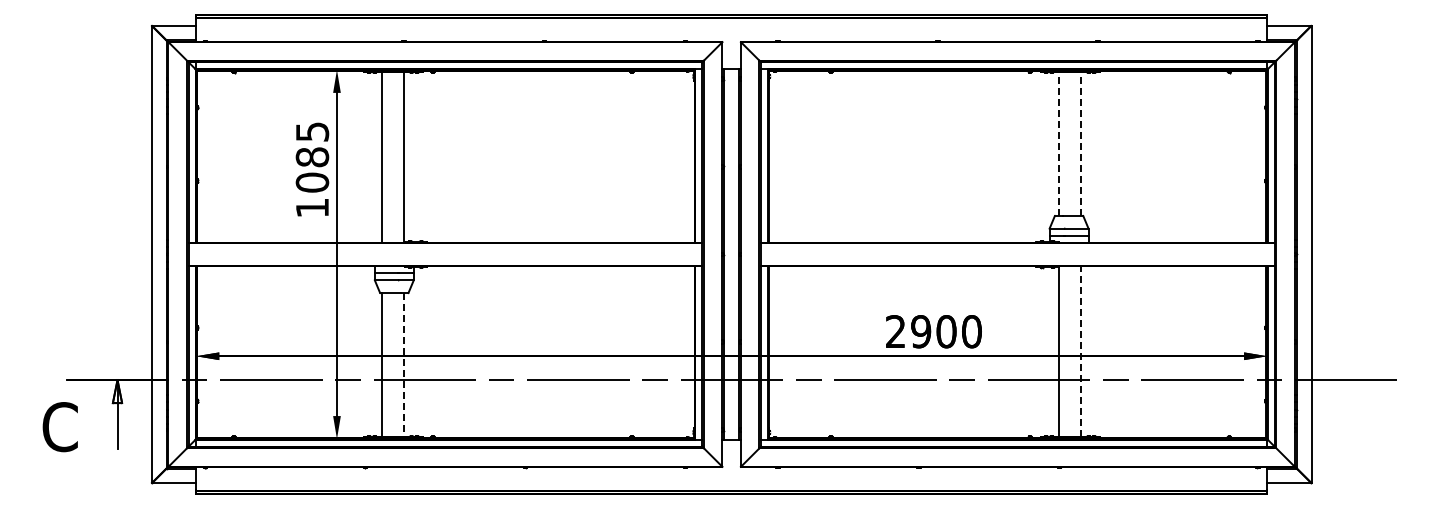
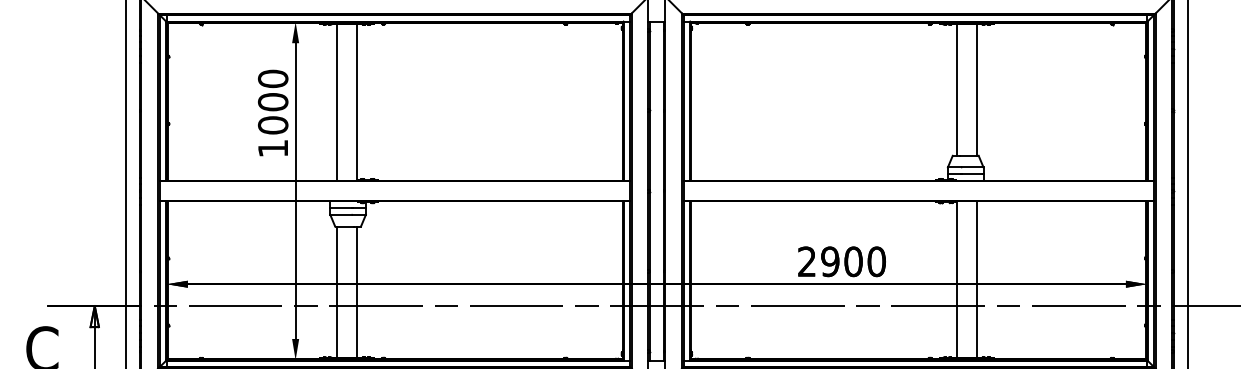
line: (1059, 143) -> (956, 89), dashed -> solid
line: (1081, 143) -> (977, 89), dashed -> solid
text: (312, 144) -> (273, 90), 1085 -> 1000
line: (1081, 351) -> (977, 279), dashed -> solid
line: (404, 365) -> (357, 292), dashed -> solid

